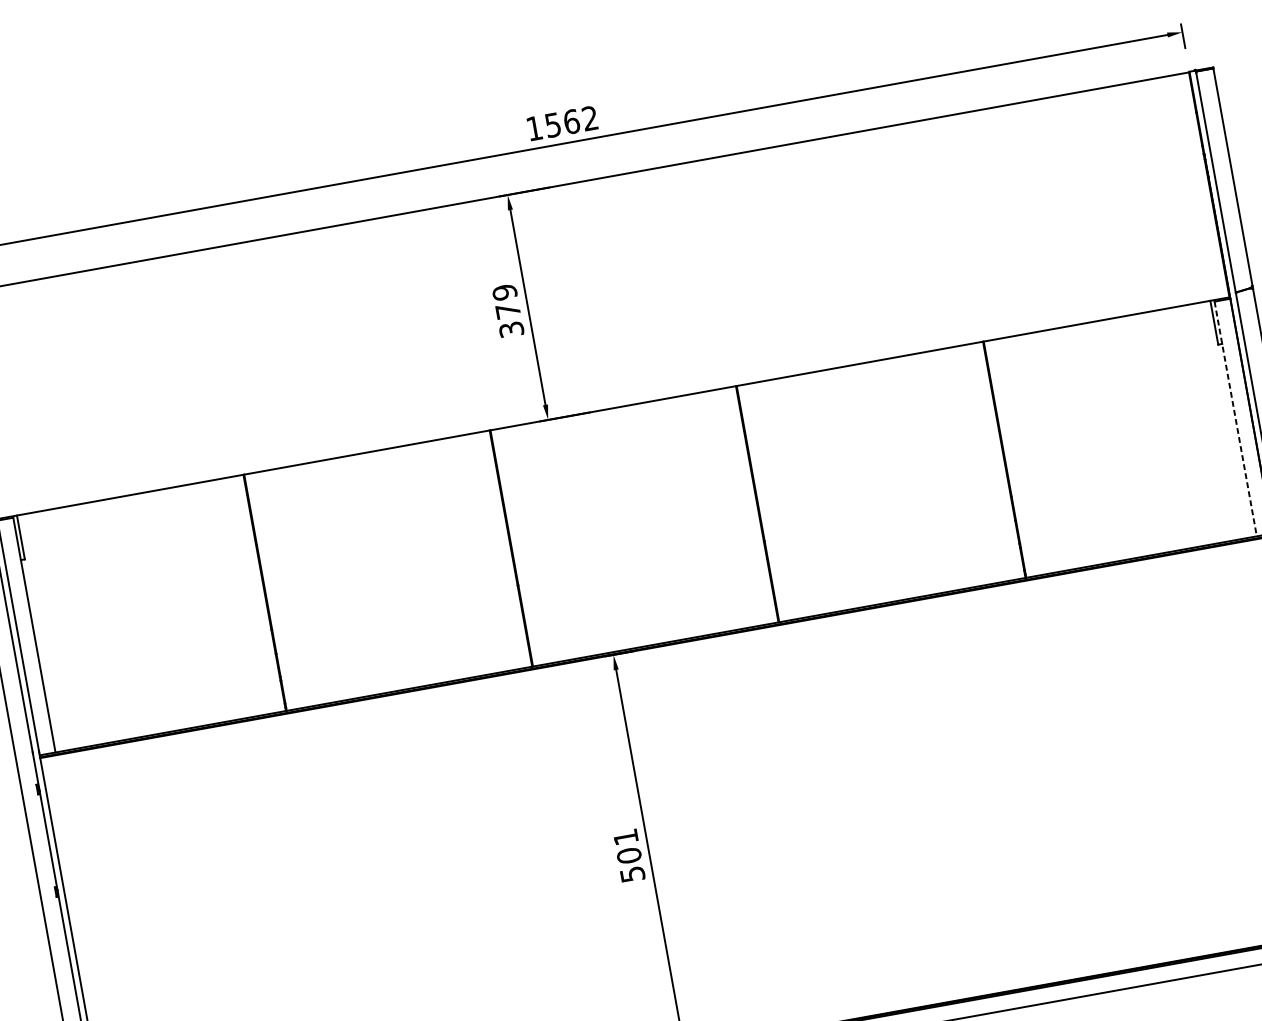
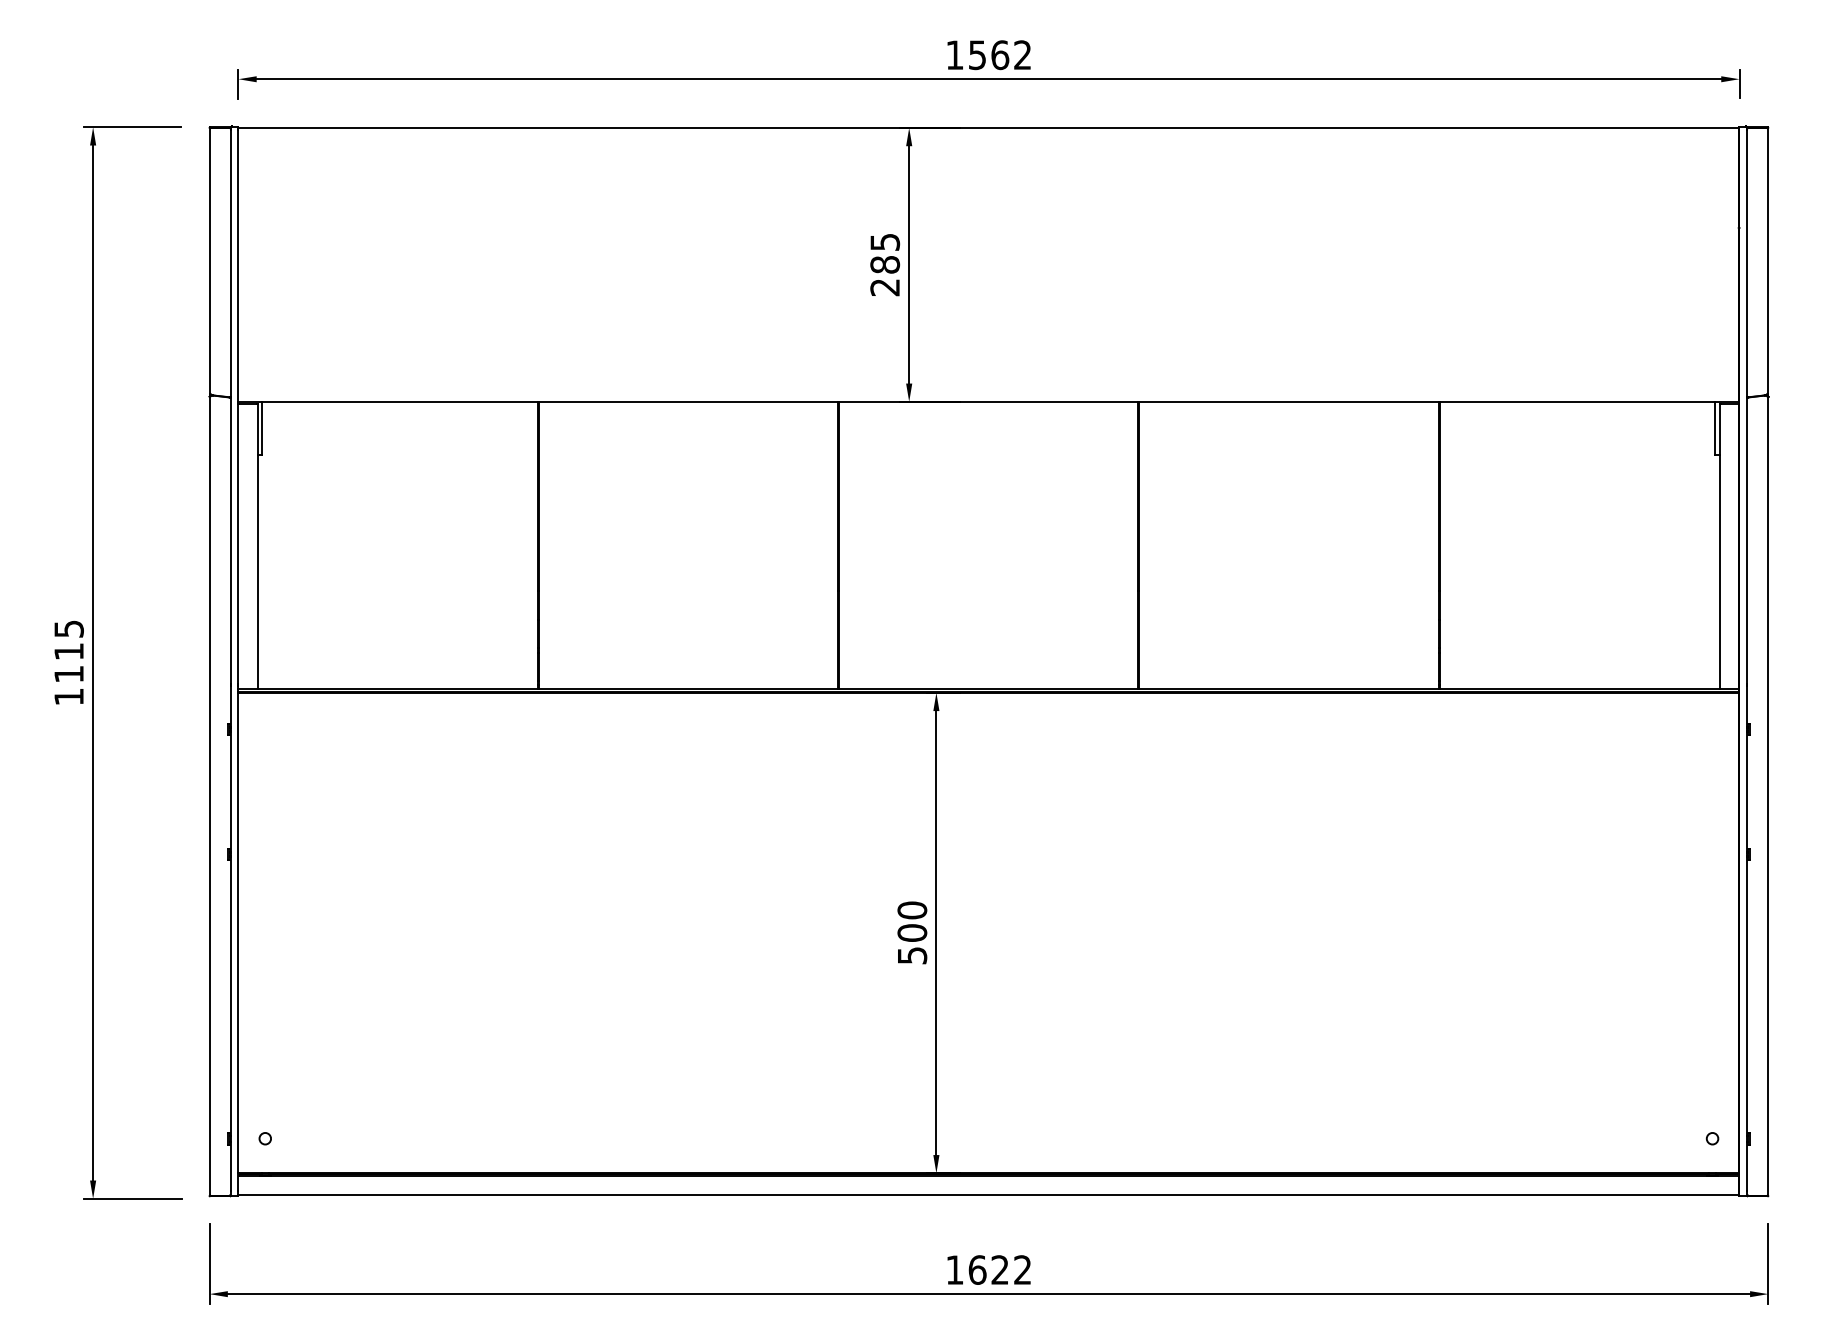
text: (508, 310) -> (885, 264), 379 -> 285
line: (1235, 418) -> (1720, 546), dashed -> solid
text: (626, 837) -> (912, 910), 501 -> 500

